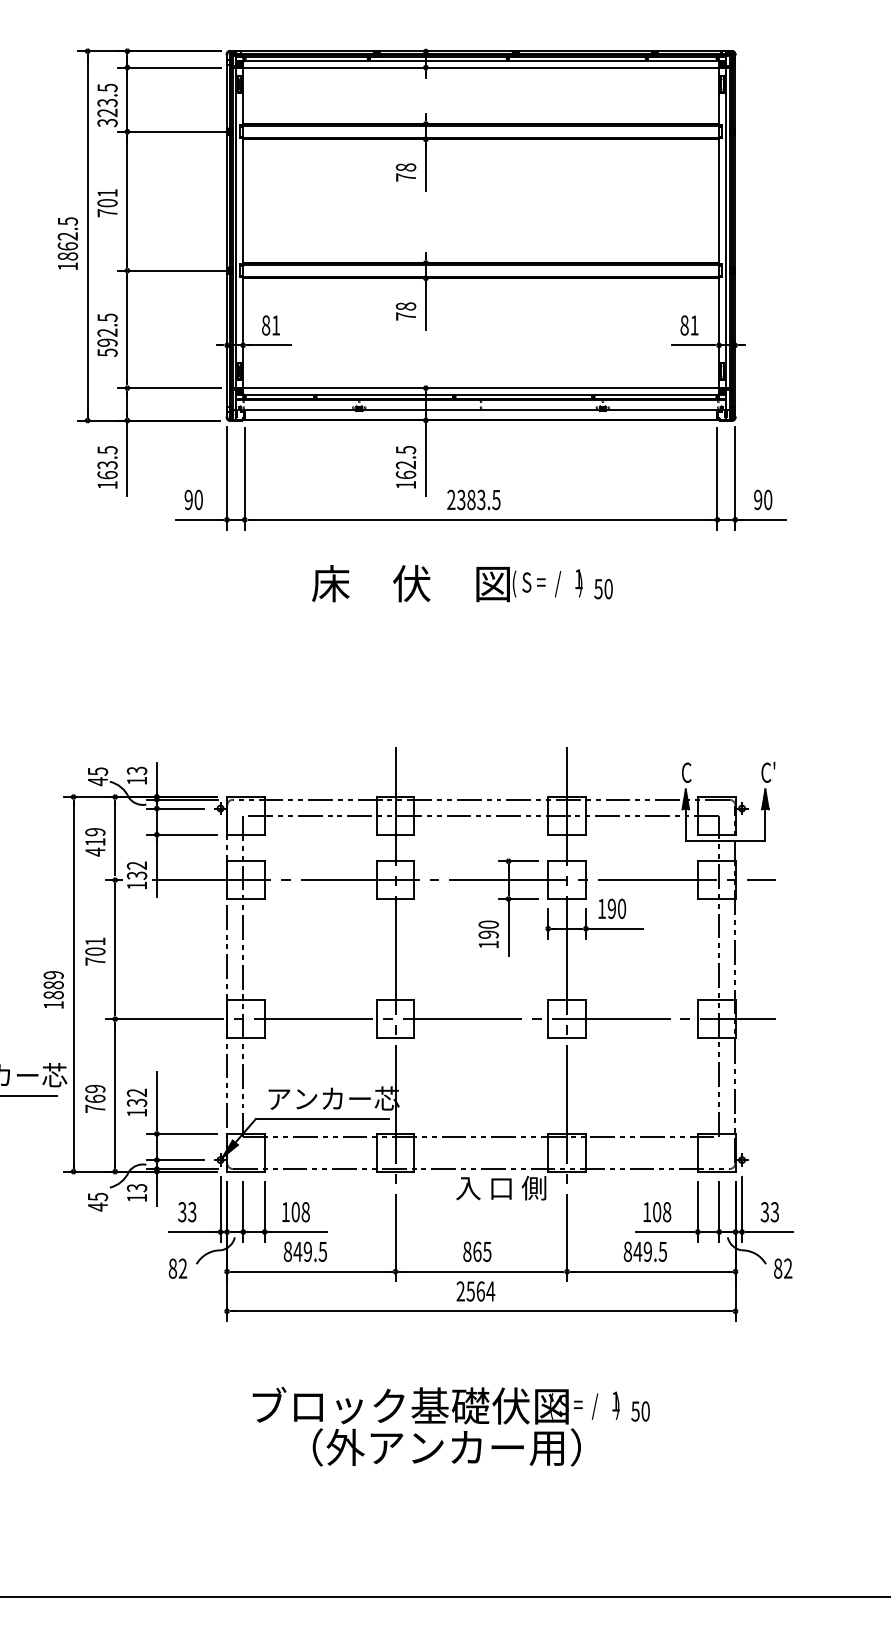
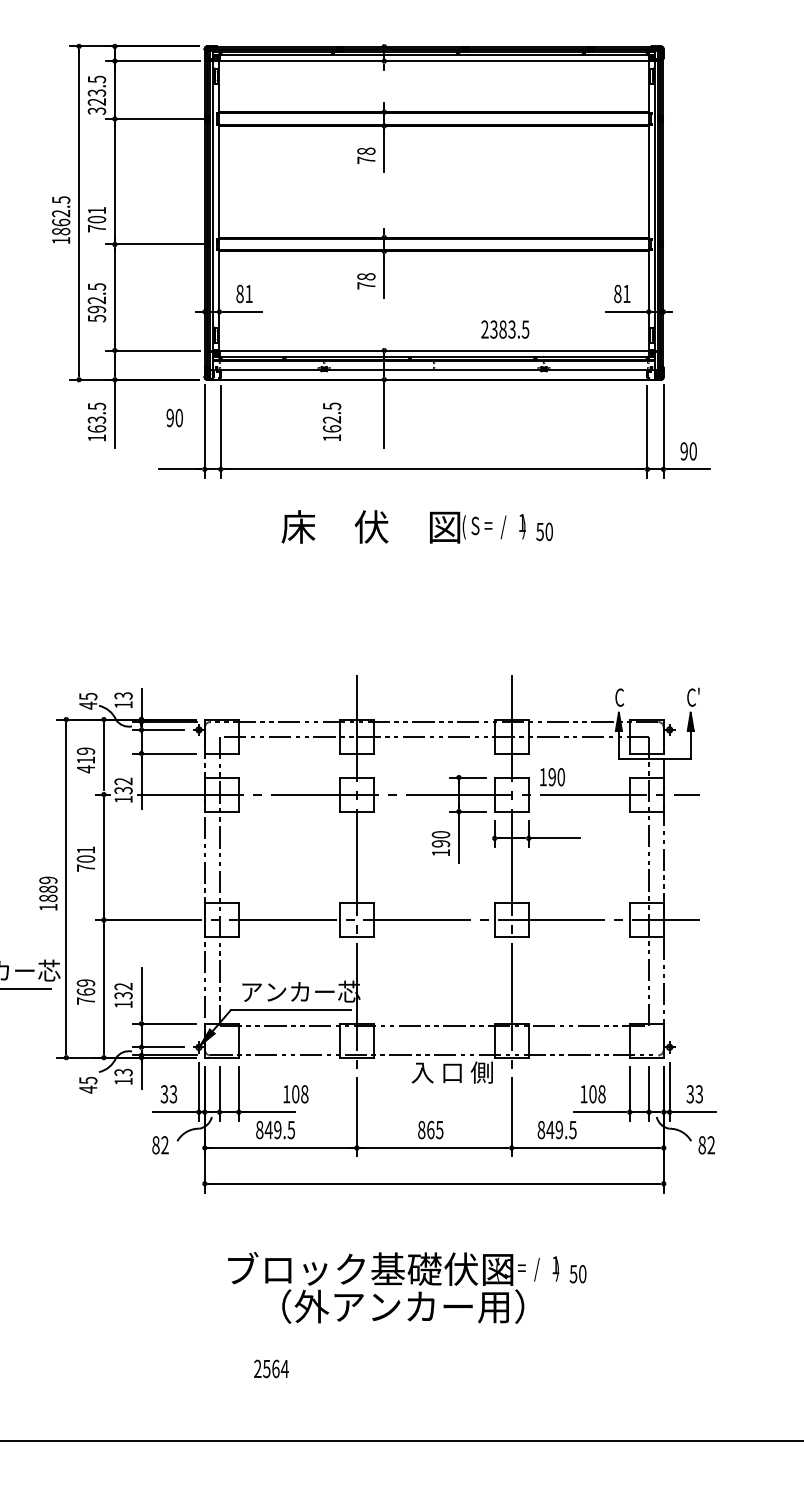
text: (107, 203) -> (96, 219), moved
text: (405, 467) -> (331, 422), moved
text: (193, 499) -> (174, 417), moved
text: (473, 499) -> (504, 329), moved
text: (612, 908) -> (552, 776), moved
text: (295, 1212) -> (295, 1094), moved
text: (644, 1251) -> (556, 1129), moved
text: (475, 1291) -> (271, 1368), moved

